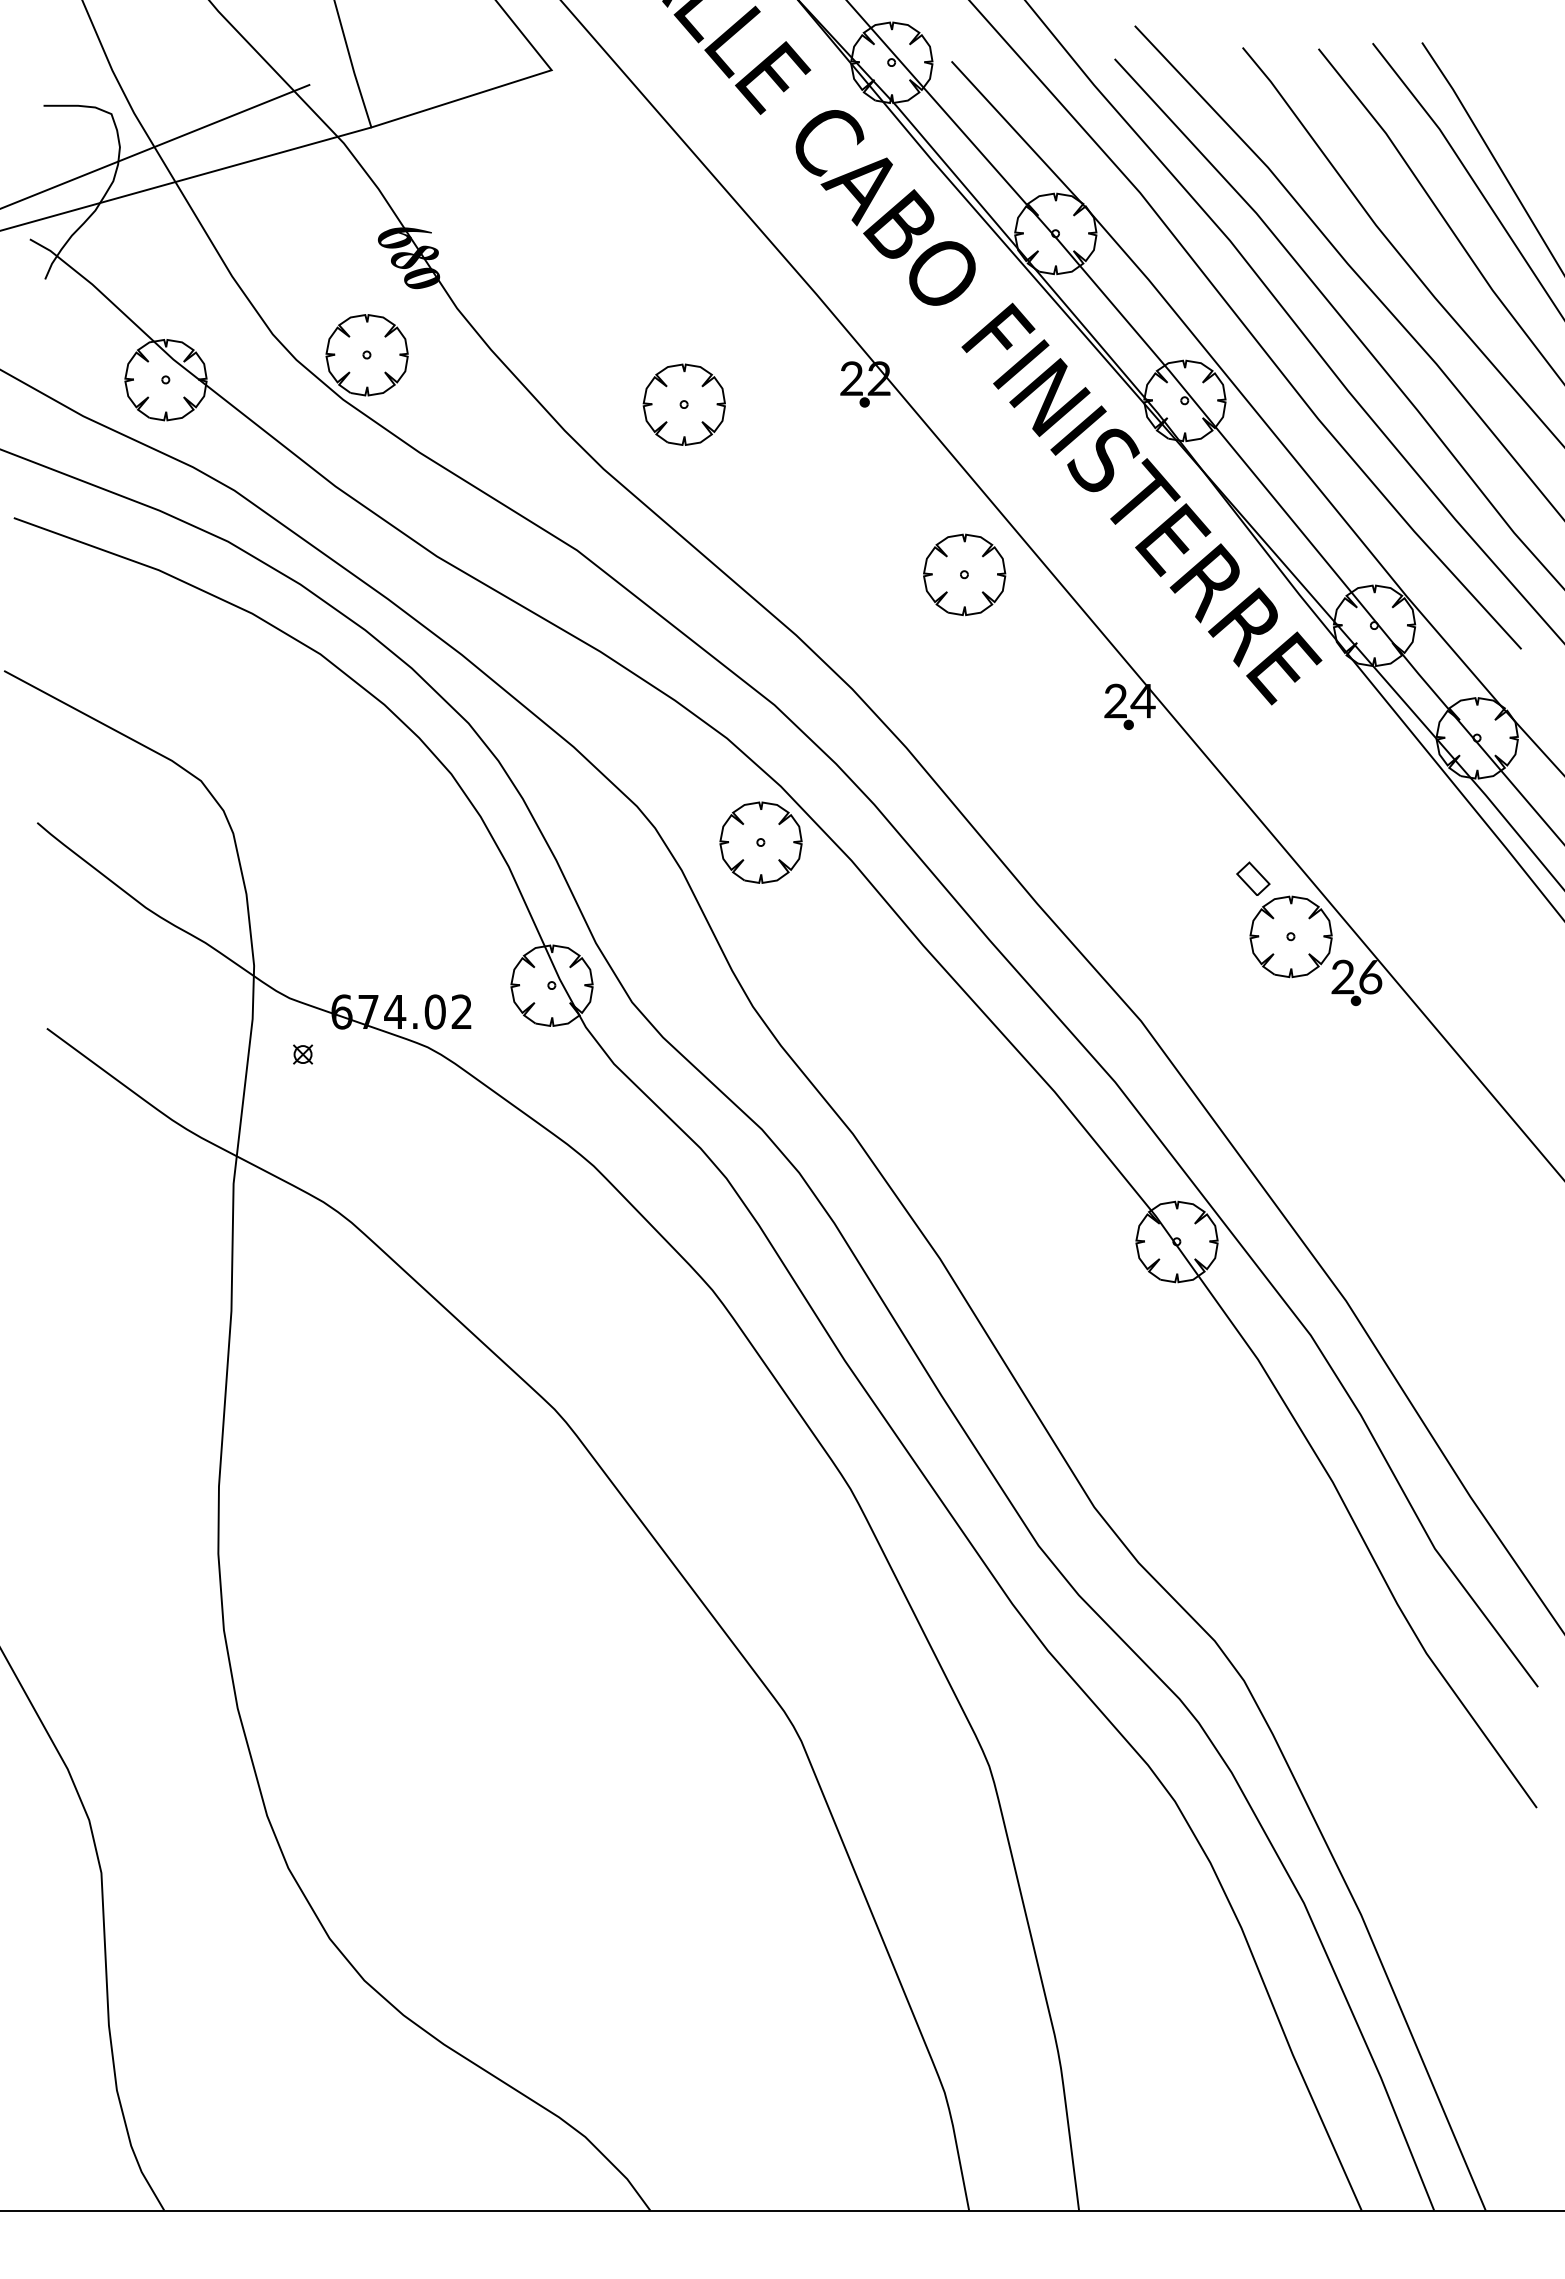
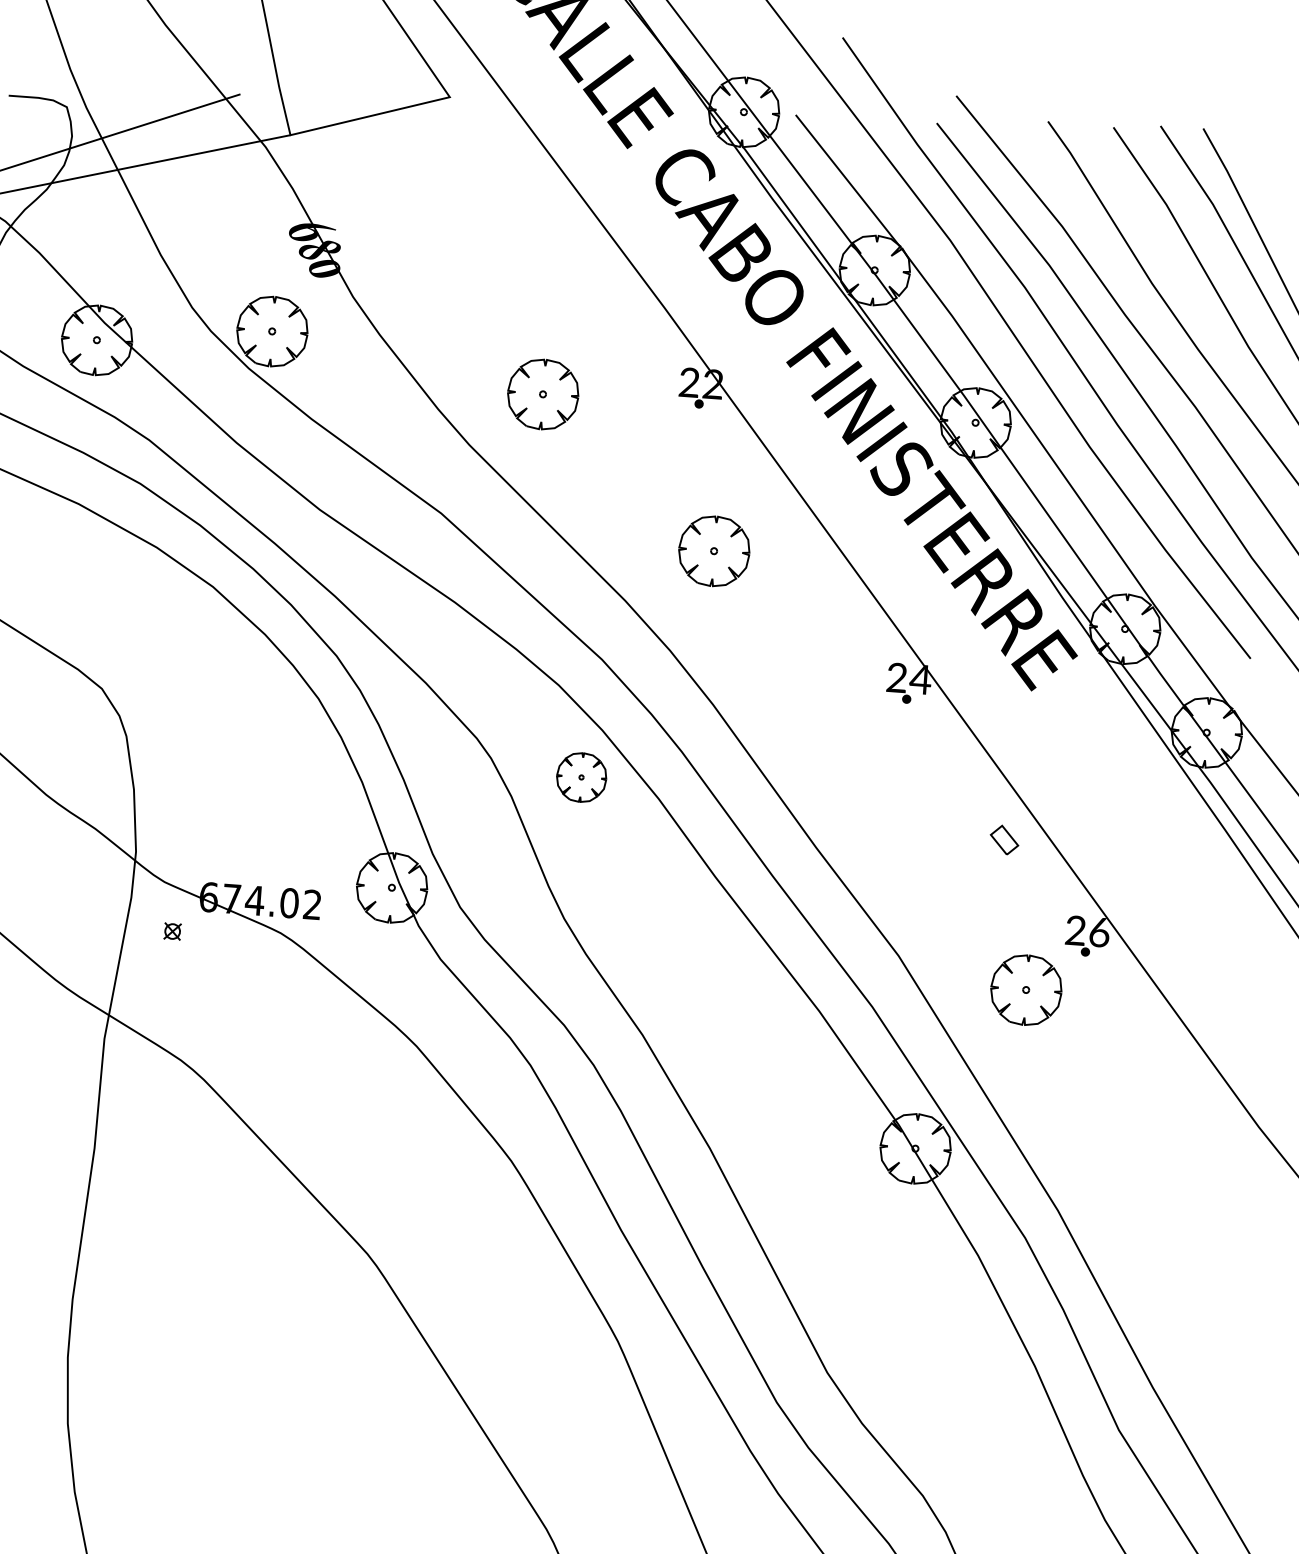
part: (964, 574) -> (714, 551), moved
part: (760, 842) -> (581, 777), size x0.7
part: (1290, 936) -> (1025, 989), moved

